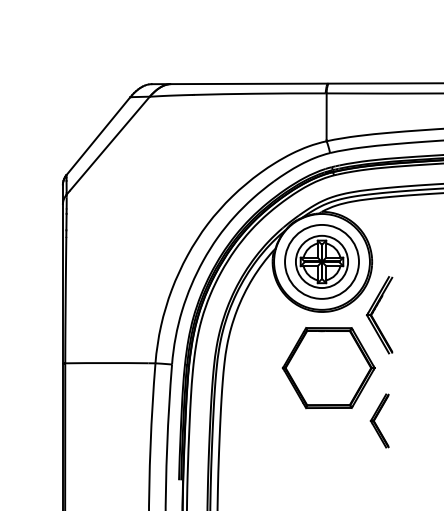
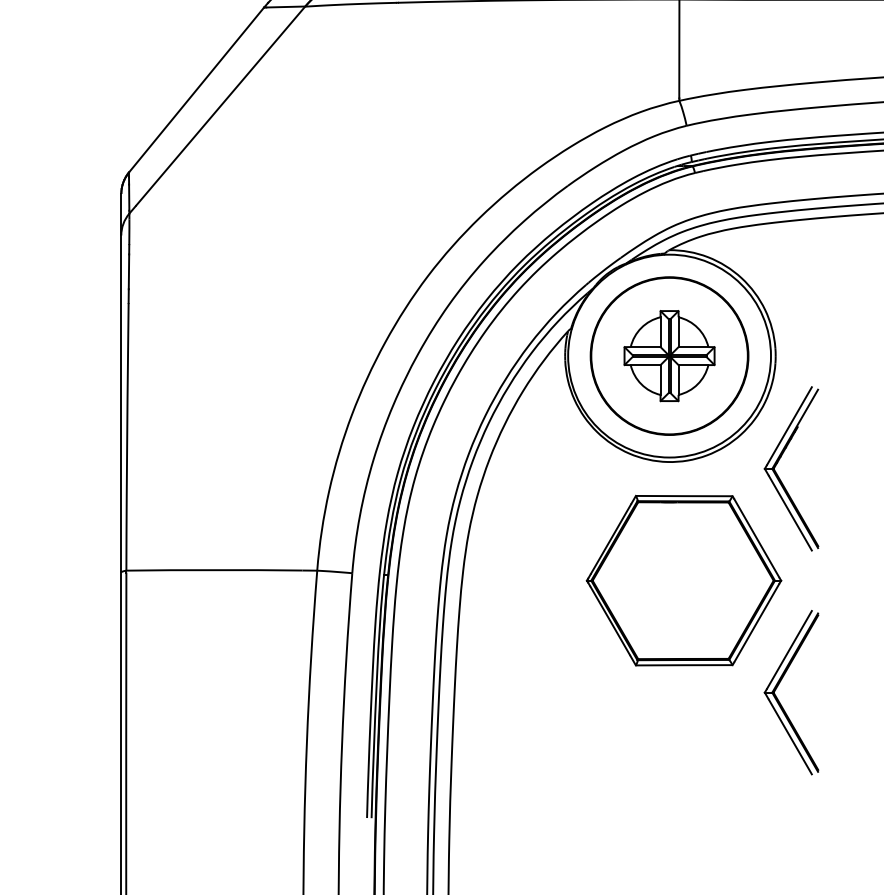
circle: (321, 261) -> (668, 355), size x1.43
part: (379, 420) -> (791, 691), size x1.43

